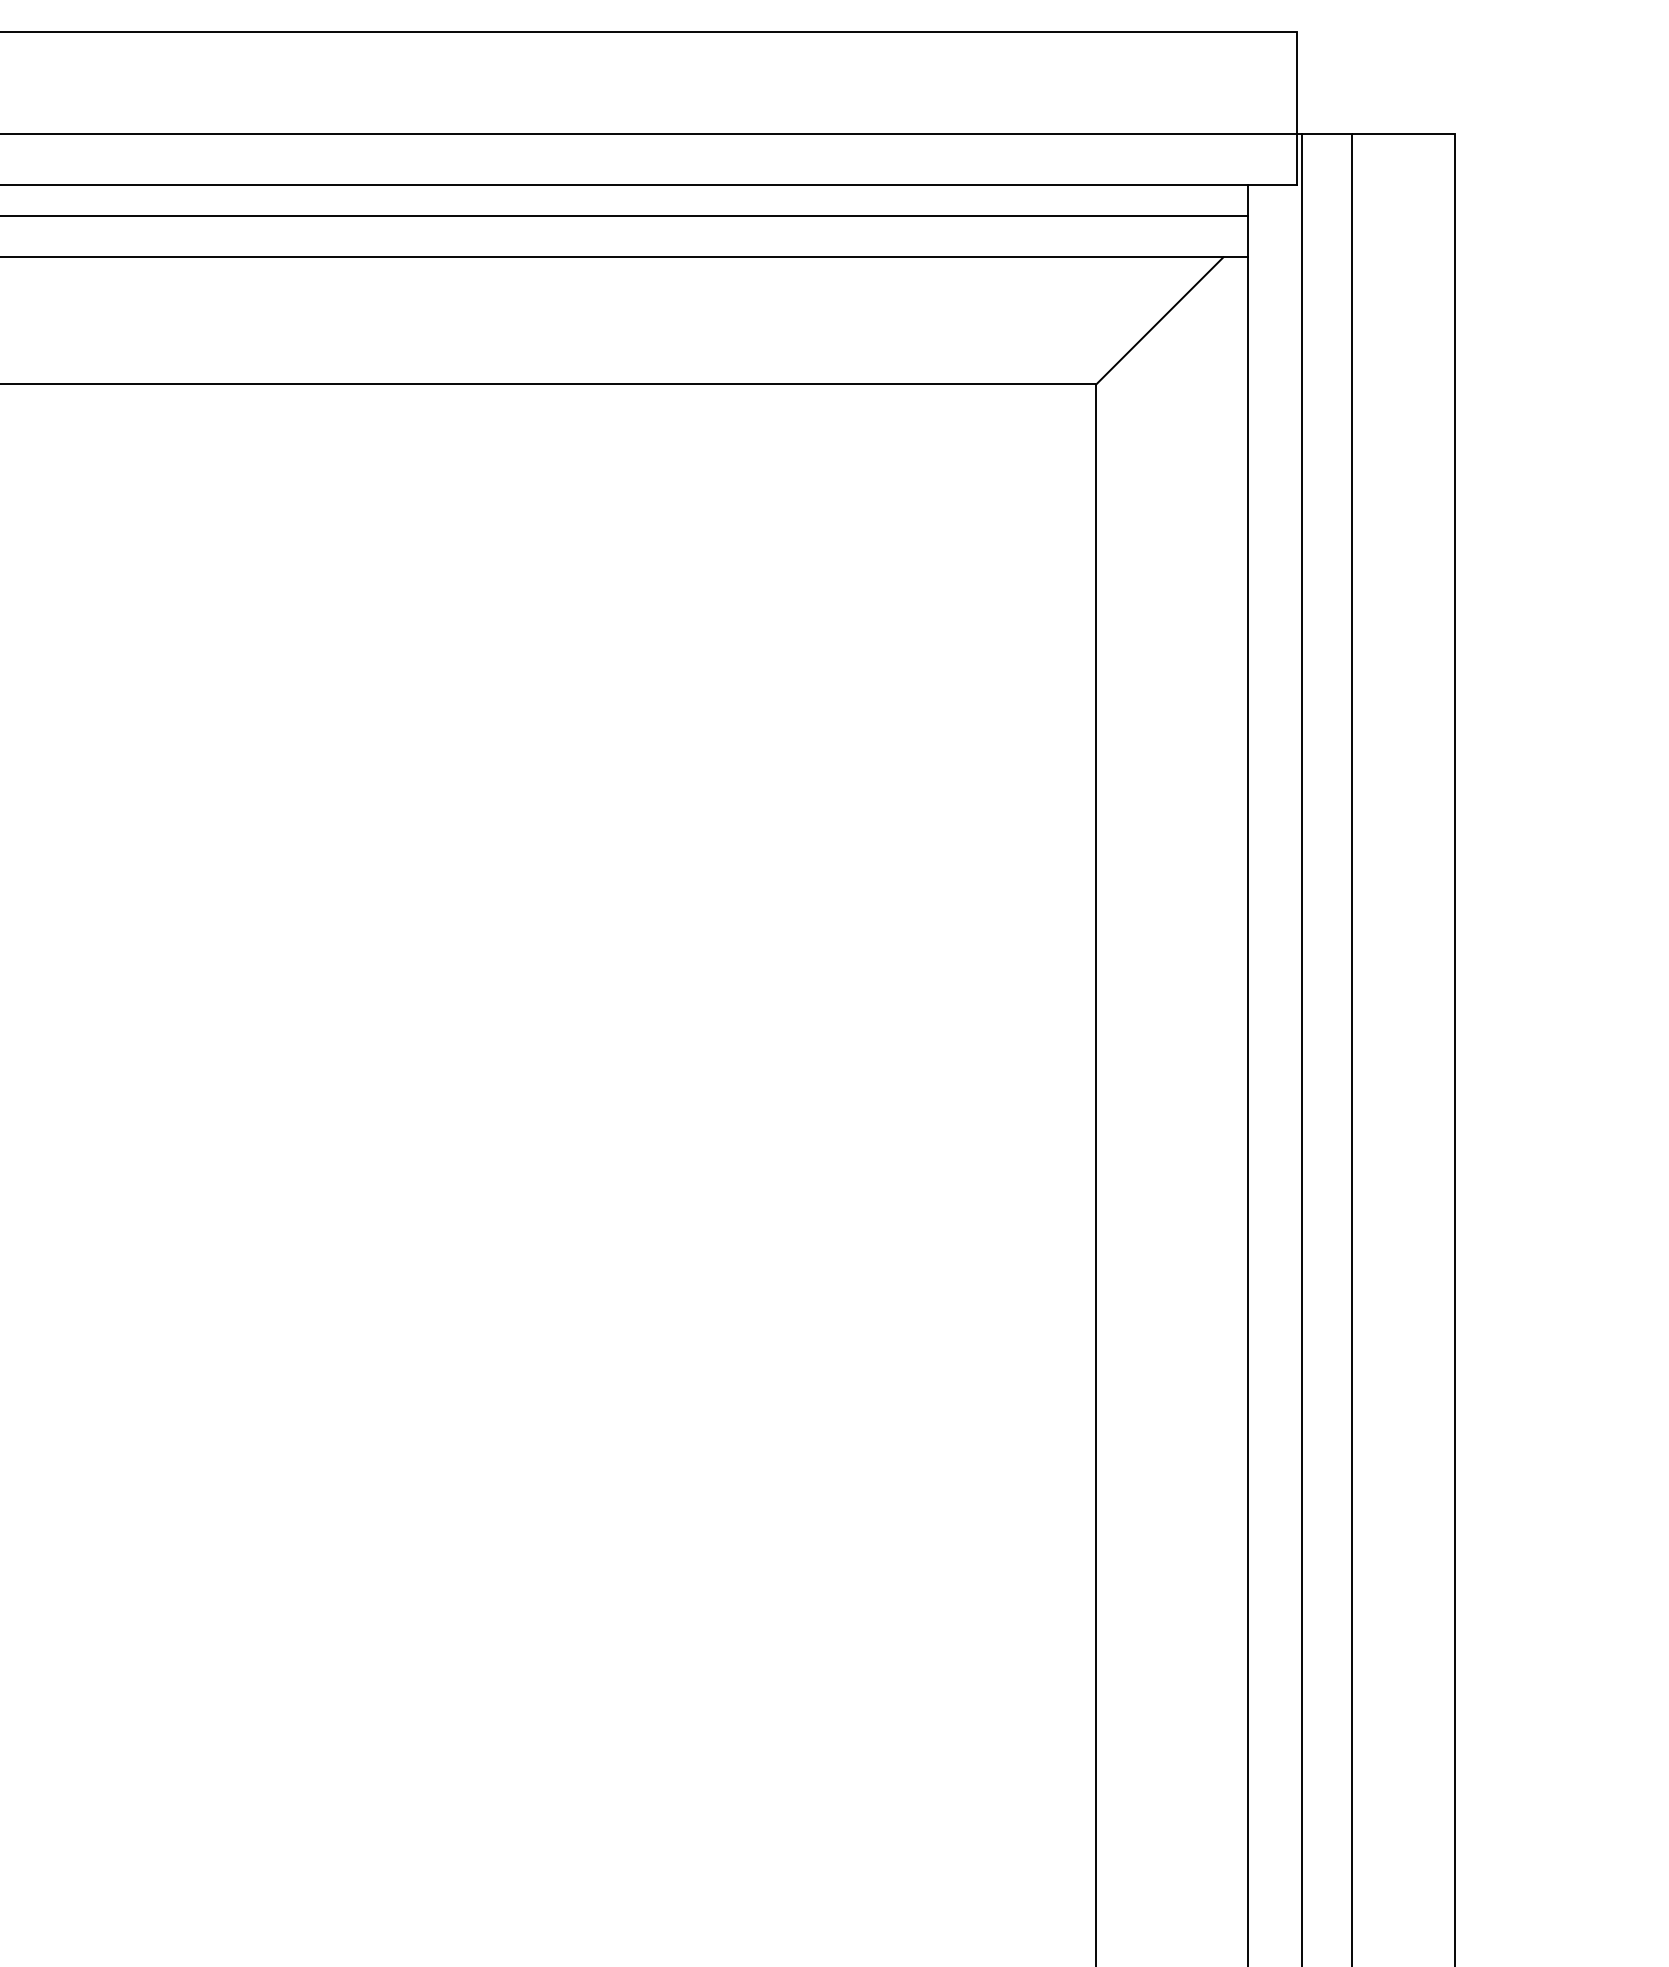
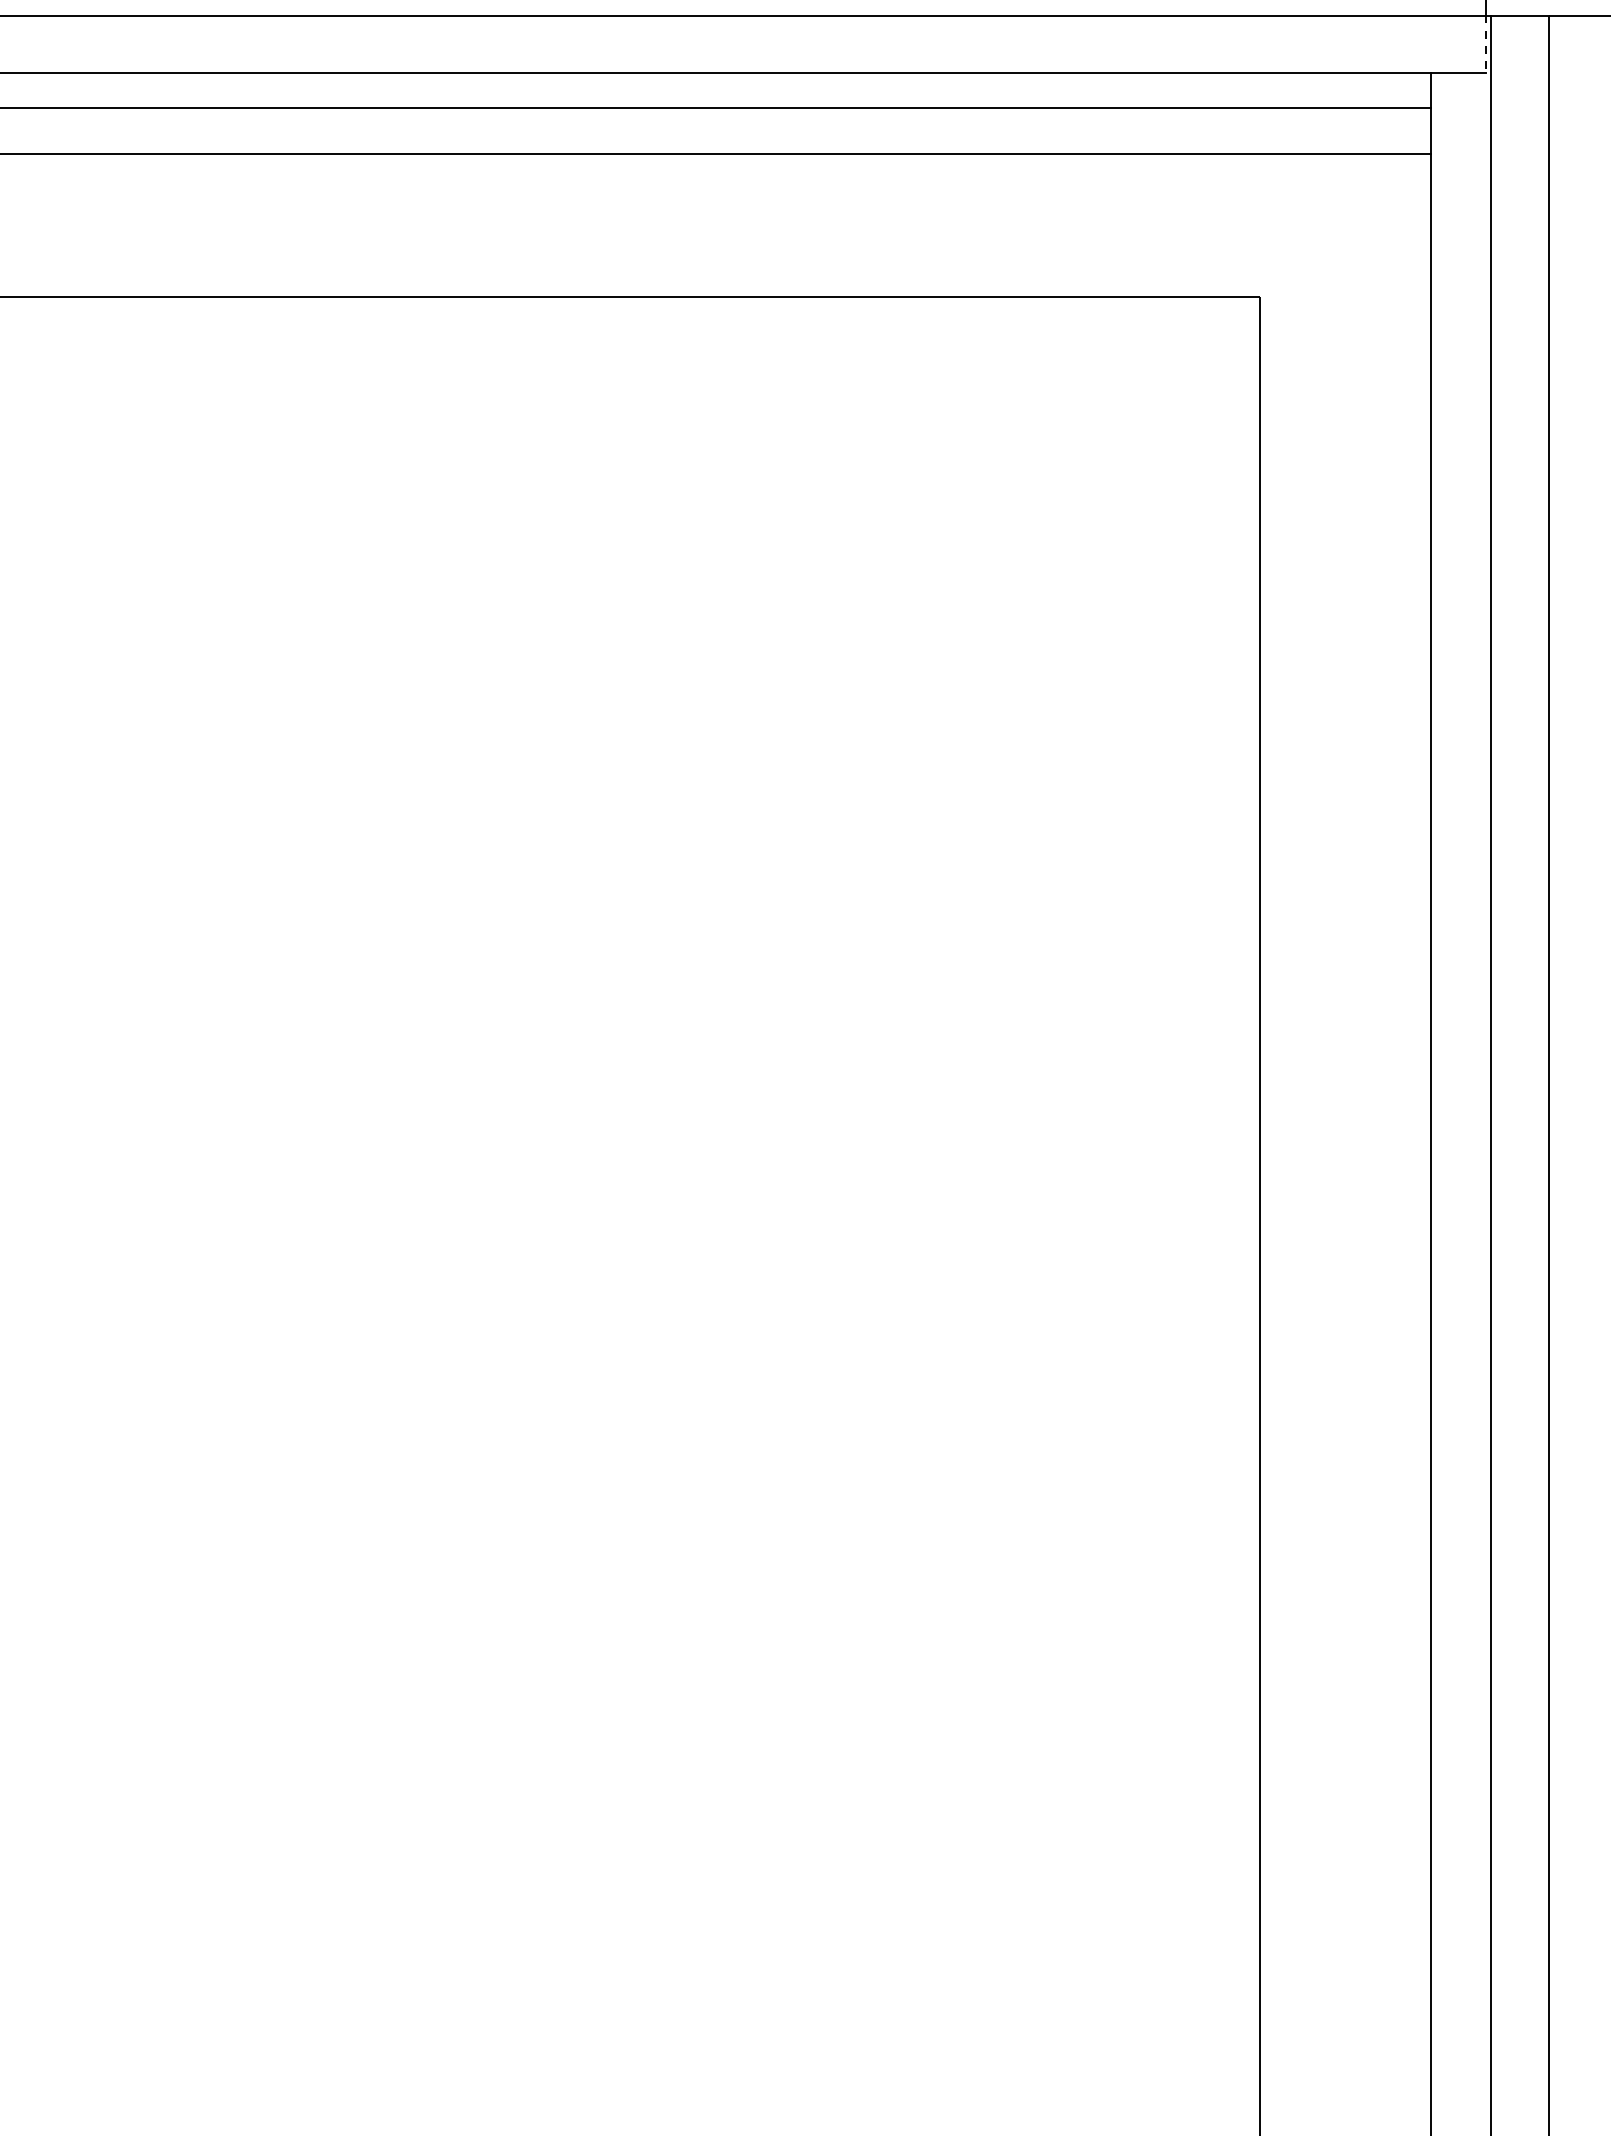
line: (1297, 160) -> (1486, 44), solid -> dashed
line: (1159, 320) -> (1331, 224), removed

